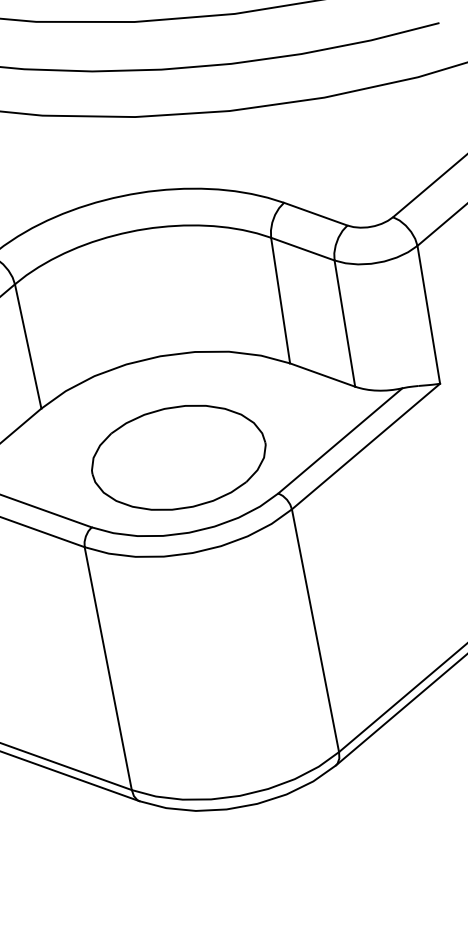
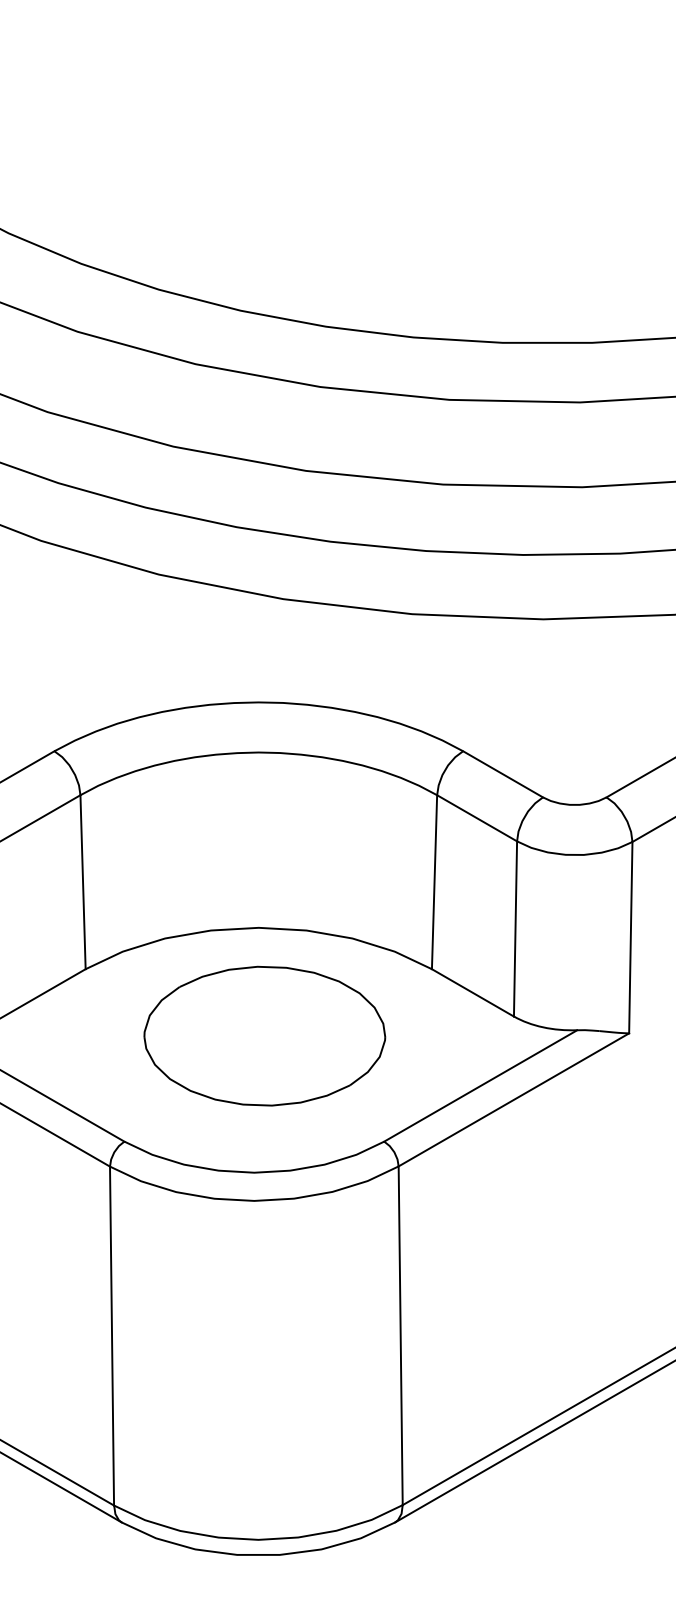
part: (178, 457) -> (264, 1035), moved

